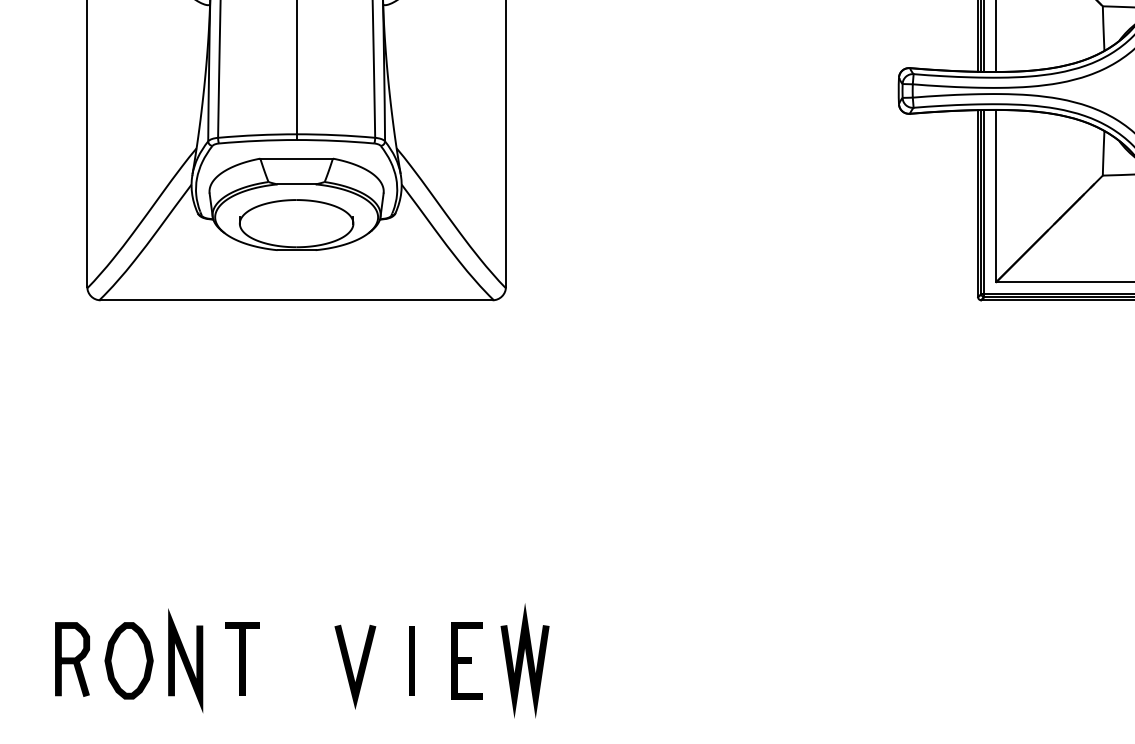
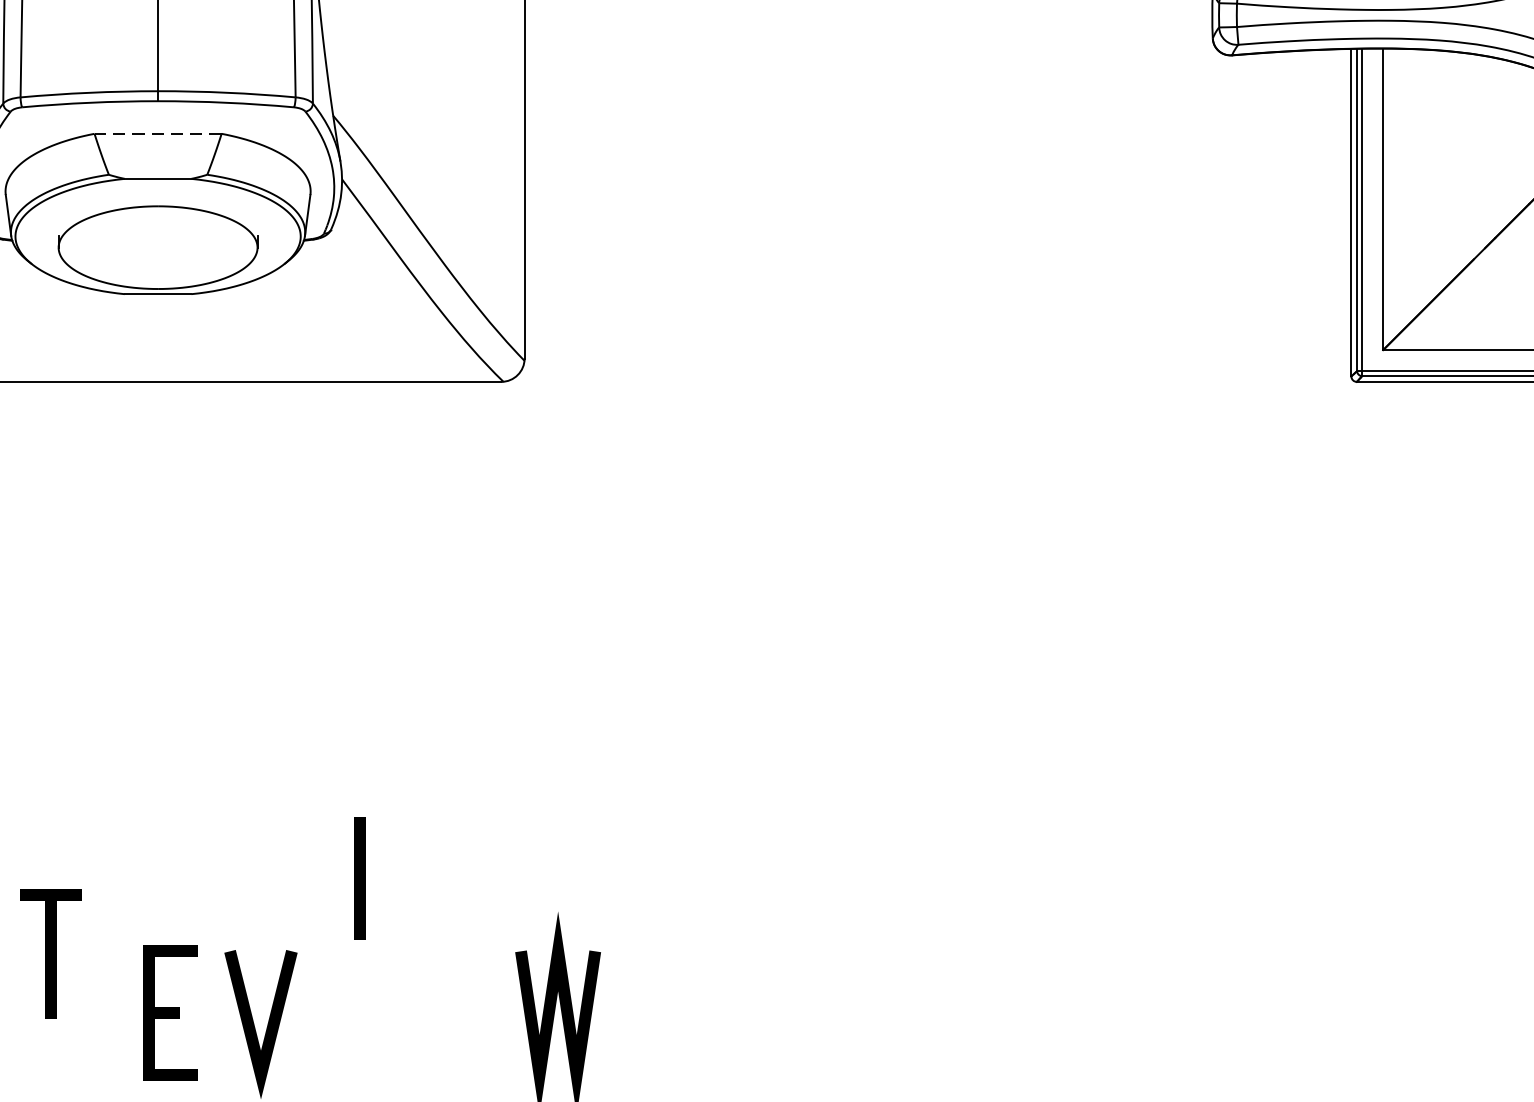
line: (296, 158) -> (157, 133), solid -> dashed
part: (242, 658) -> (51, 953), moved
line: (411, 660) -> (359, 877), moved
part: (466, 660) -> (170, 1012), moved

